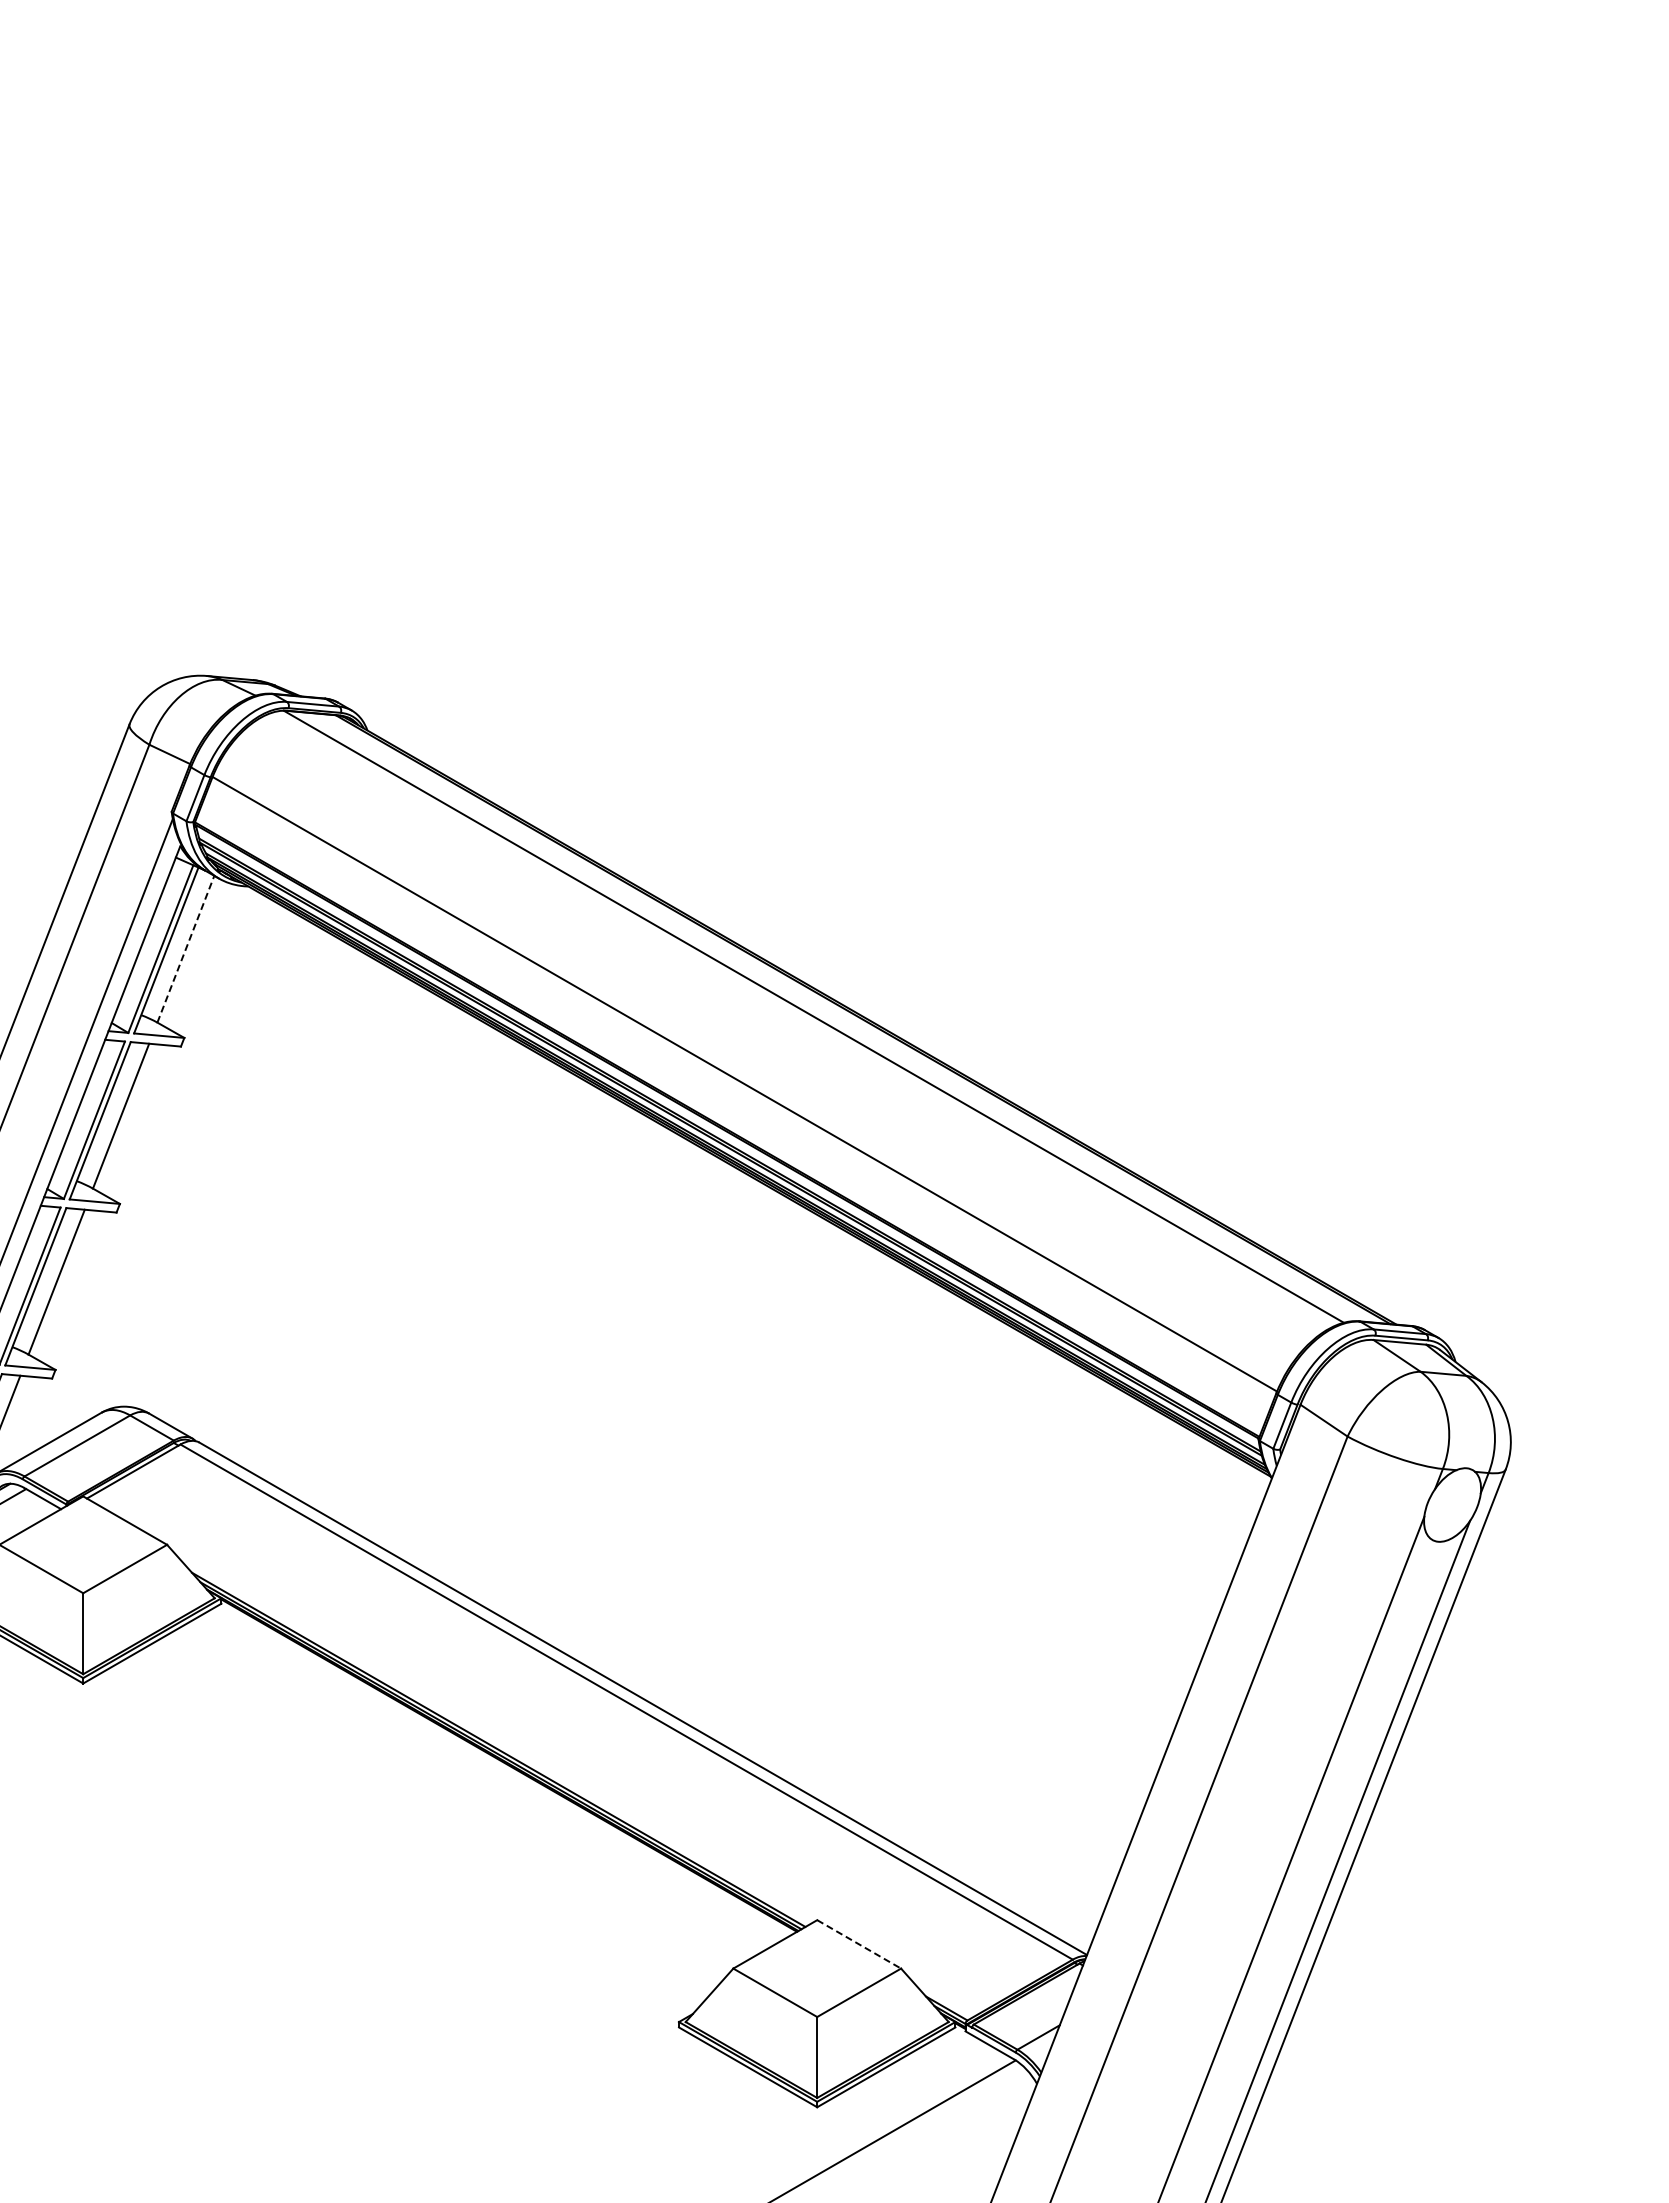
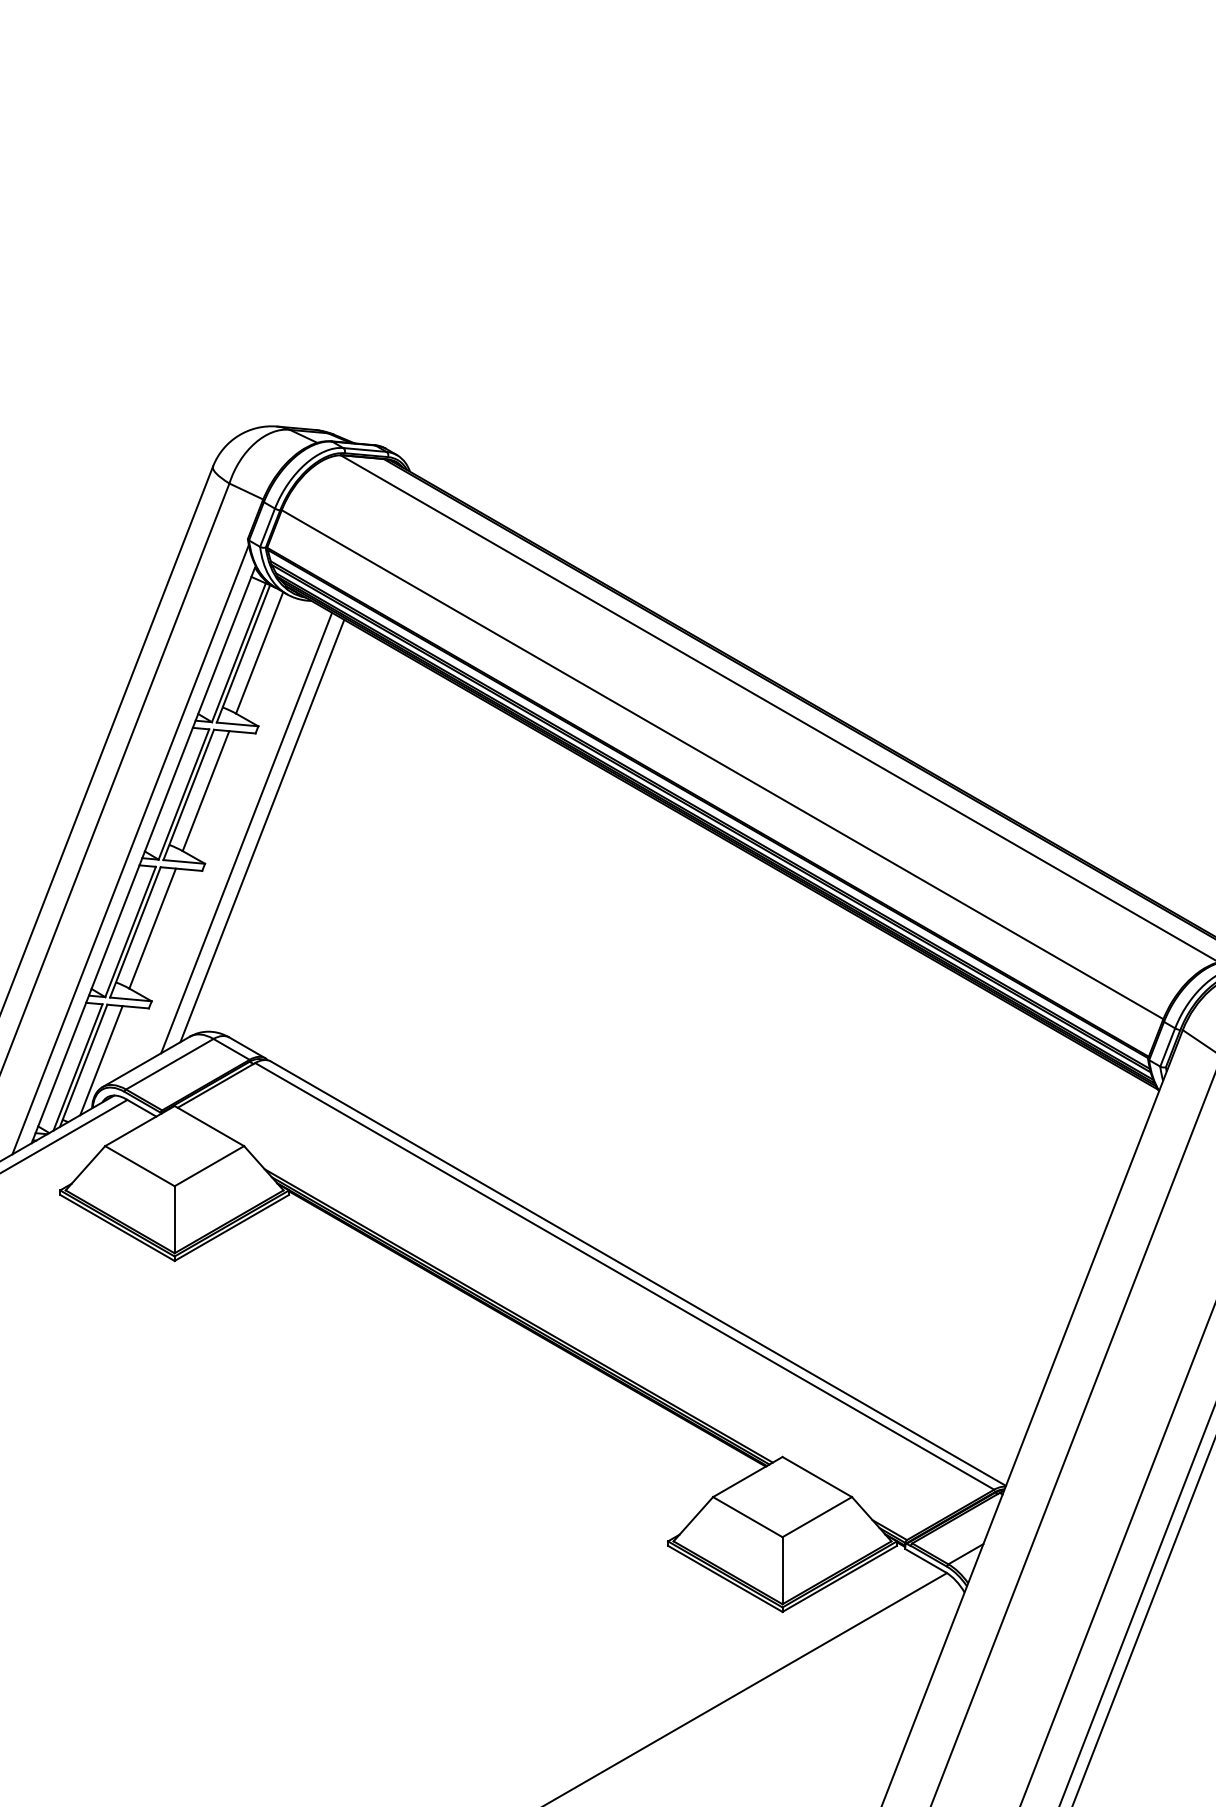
line: (185, 949) -> (259, 653), dashed -> solid
line: (189, 1164) -> (262, 831), added
line: (169, 1166) -> (246, 832), added
line: (859, 1944) -> (817, 1477), dashed -> solid

